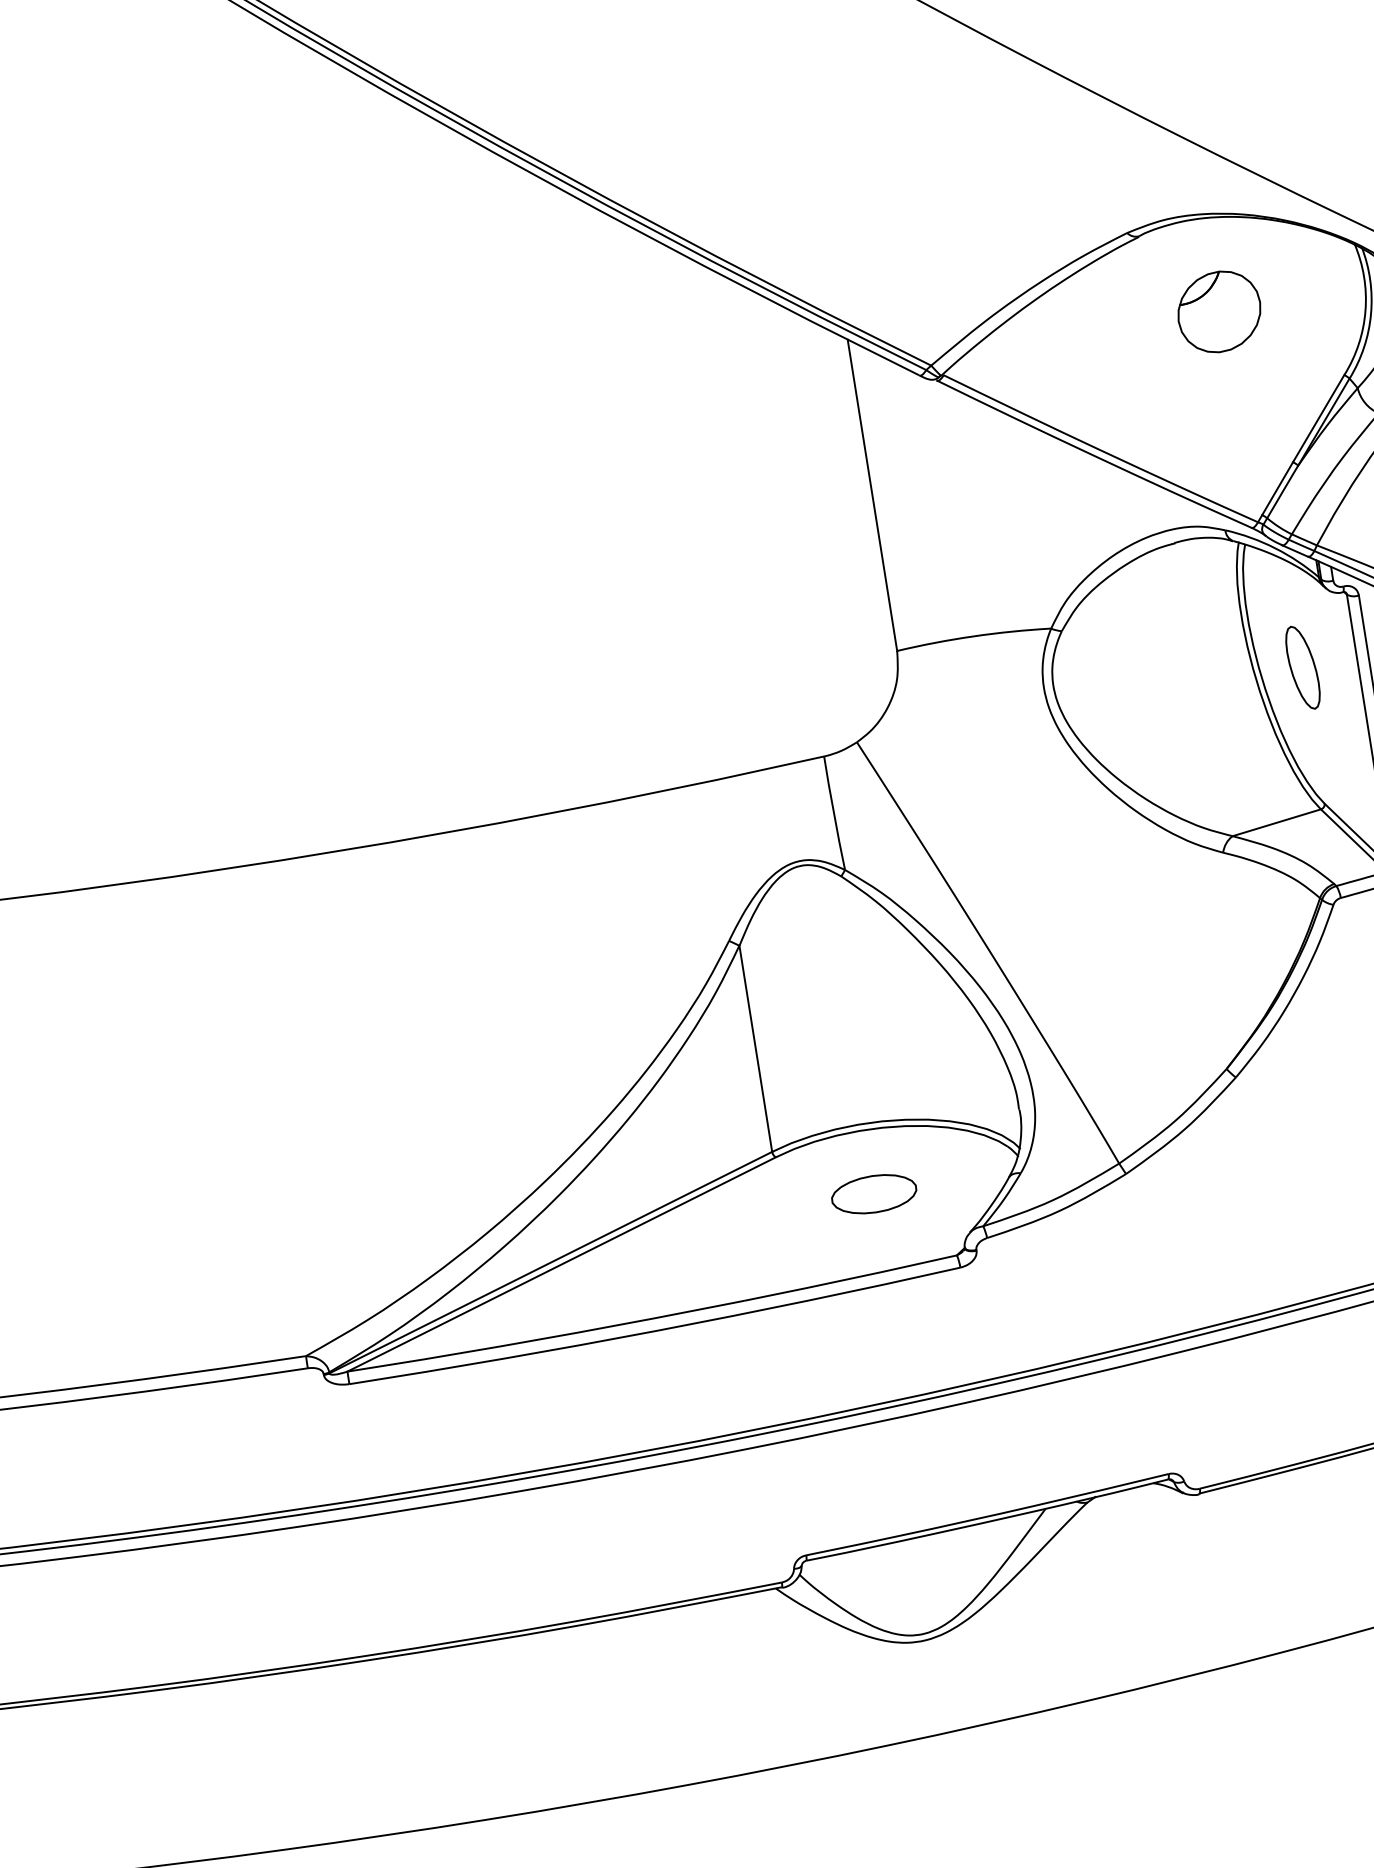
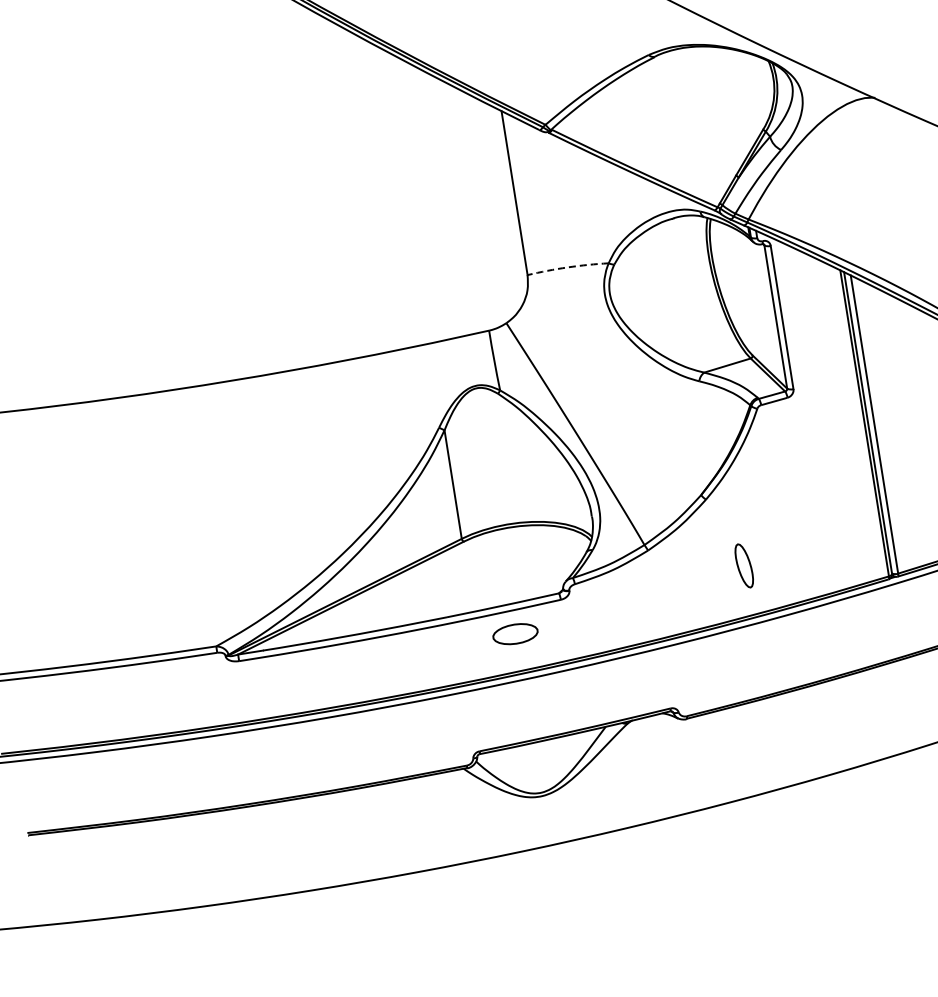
part: (1217, 311) -> (696, 96), removed
arc: (972, 636) -> (567, 267), solid -> dashed
part: (1301, 666) -> (743, 565), moved
part: (874, 1194) -> (515, 634), moved

